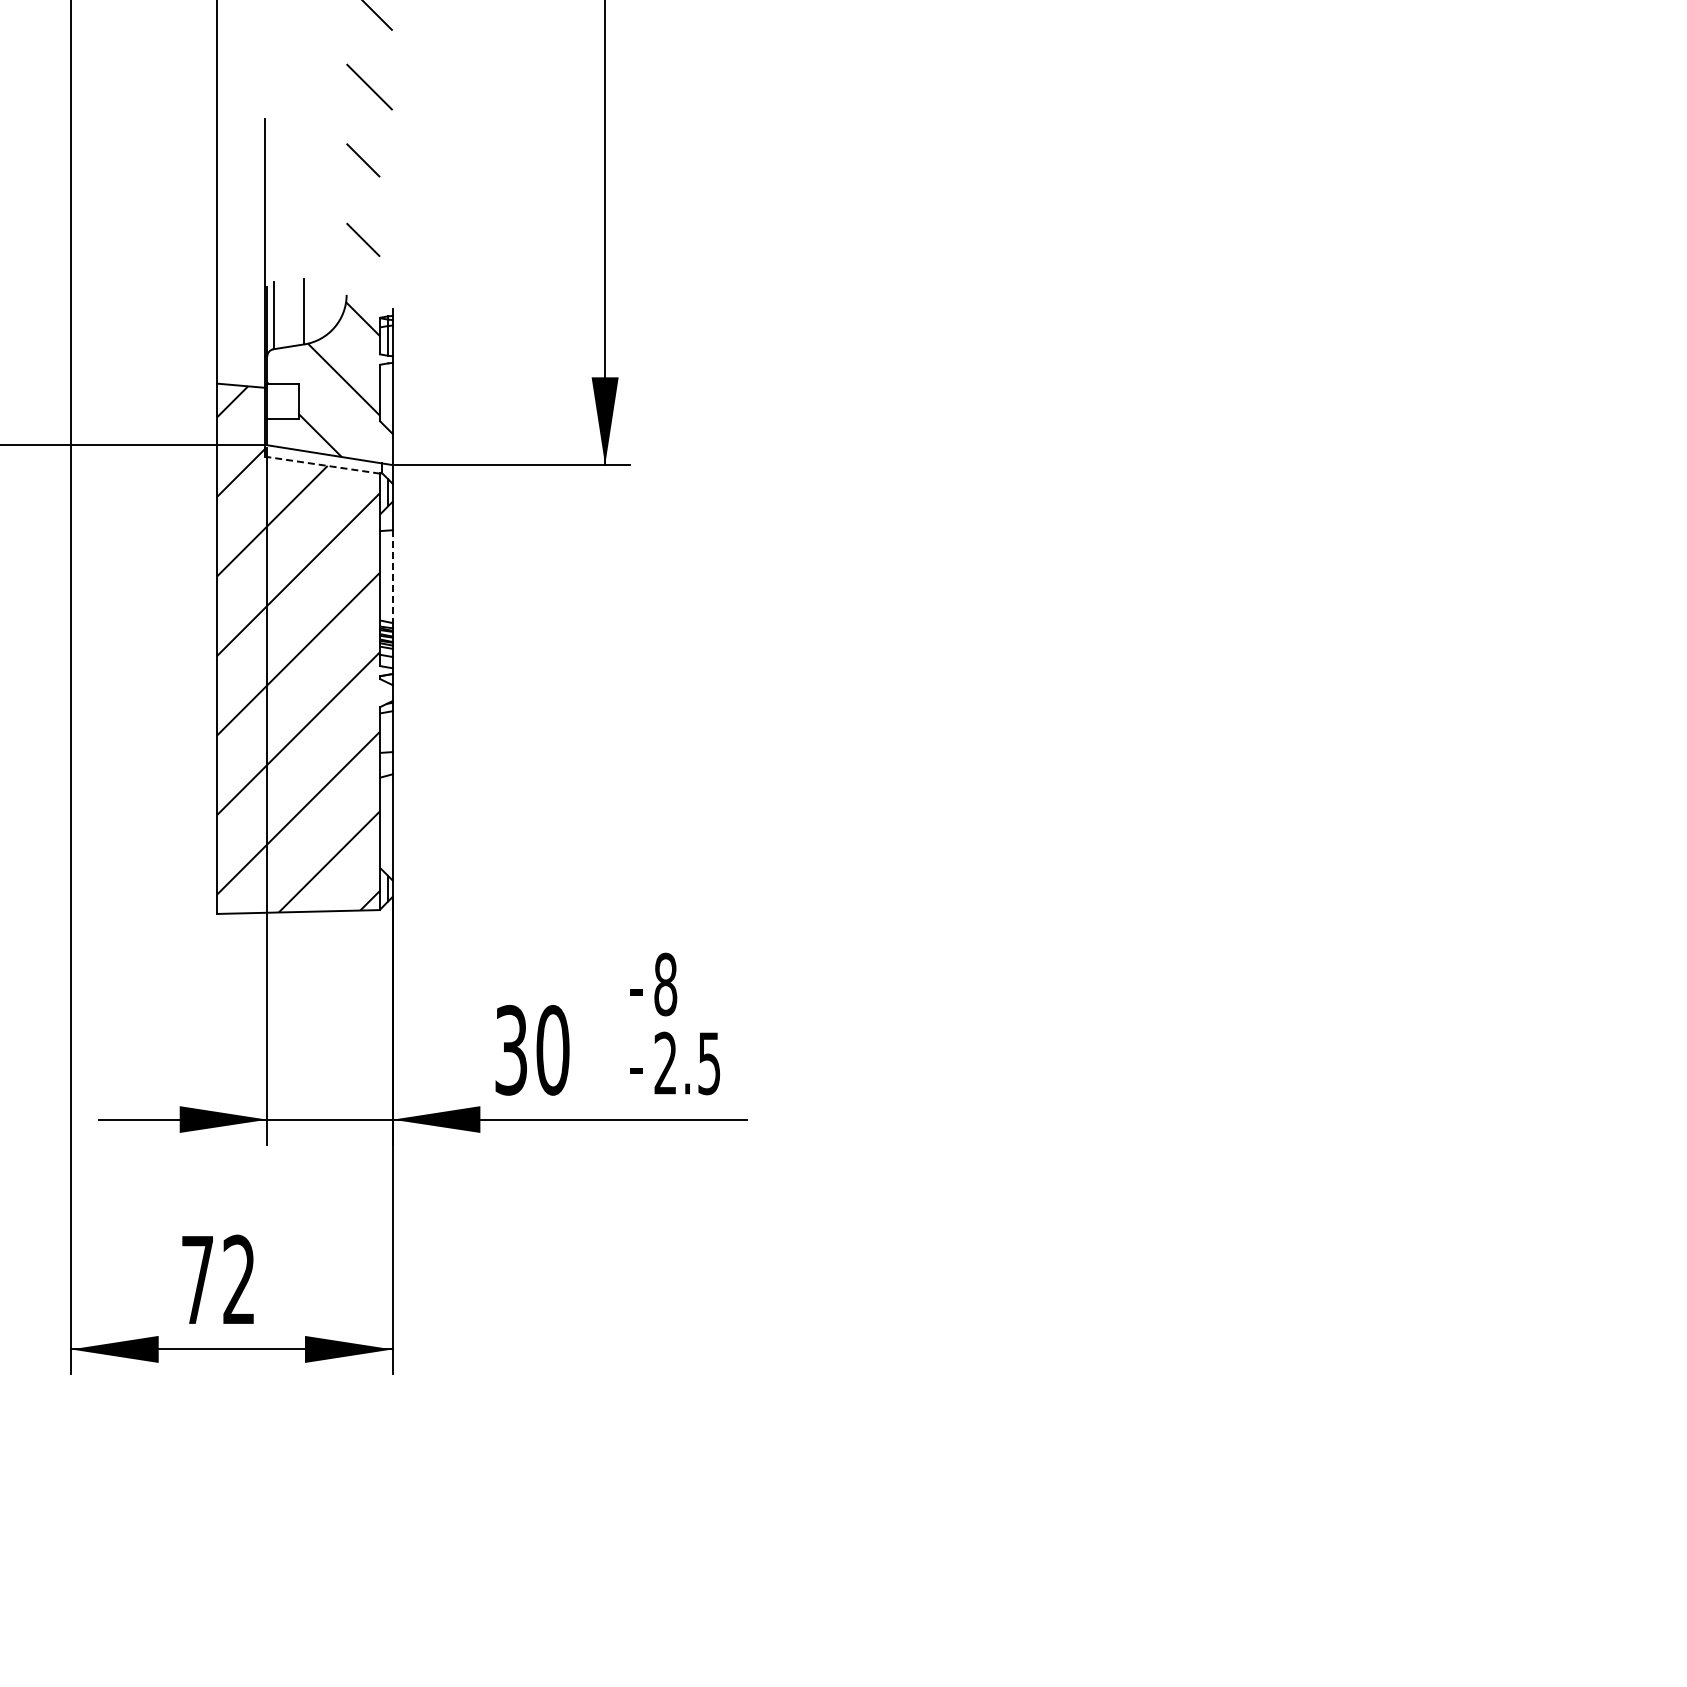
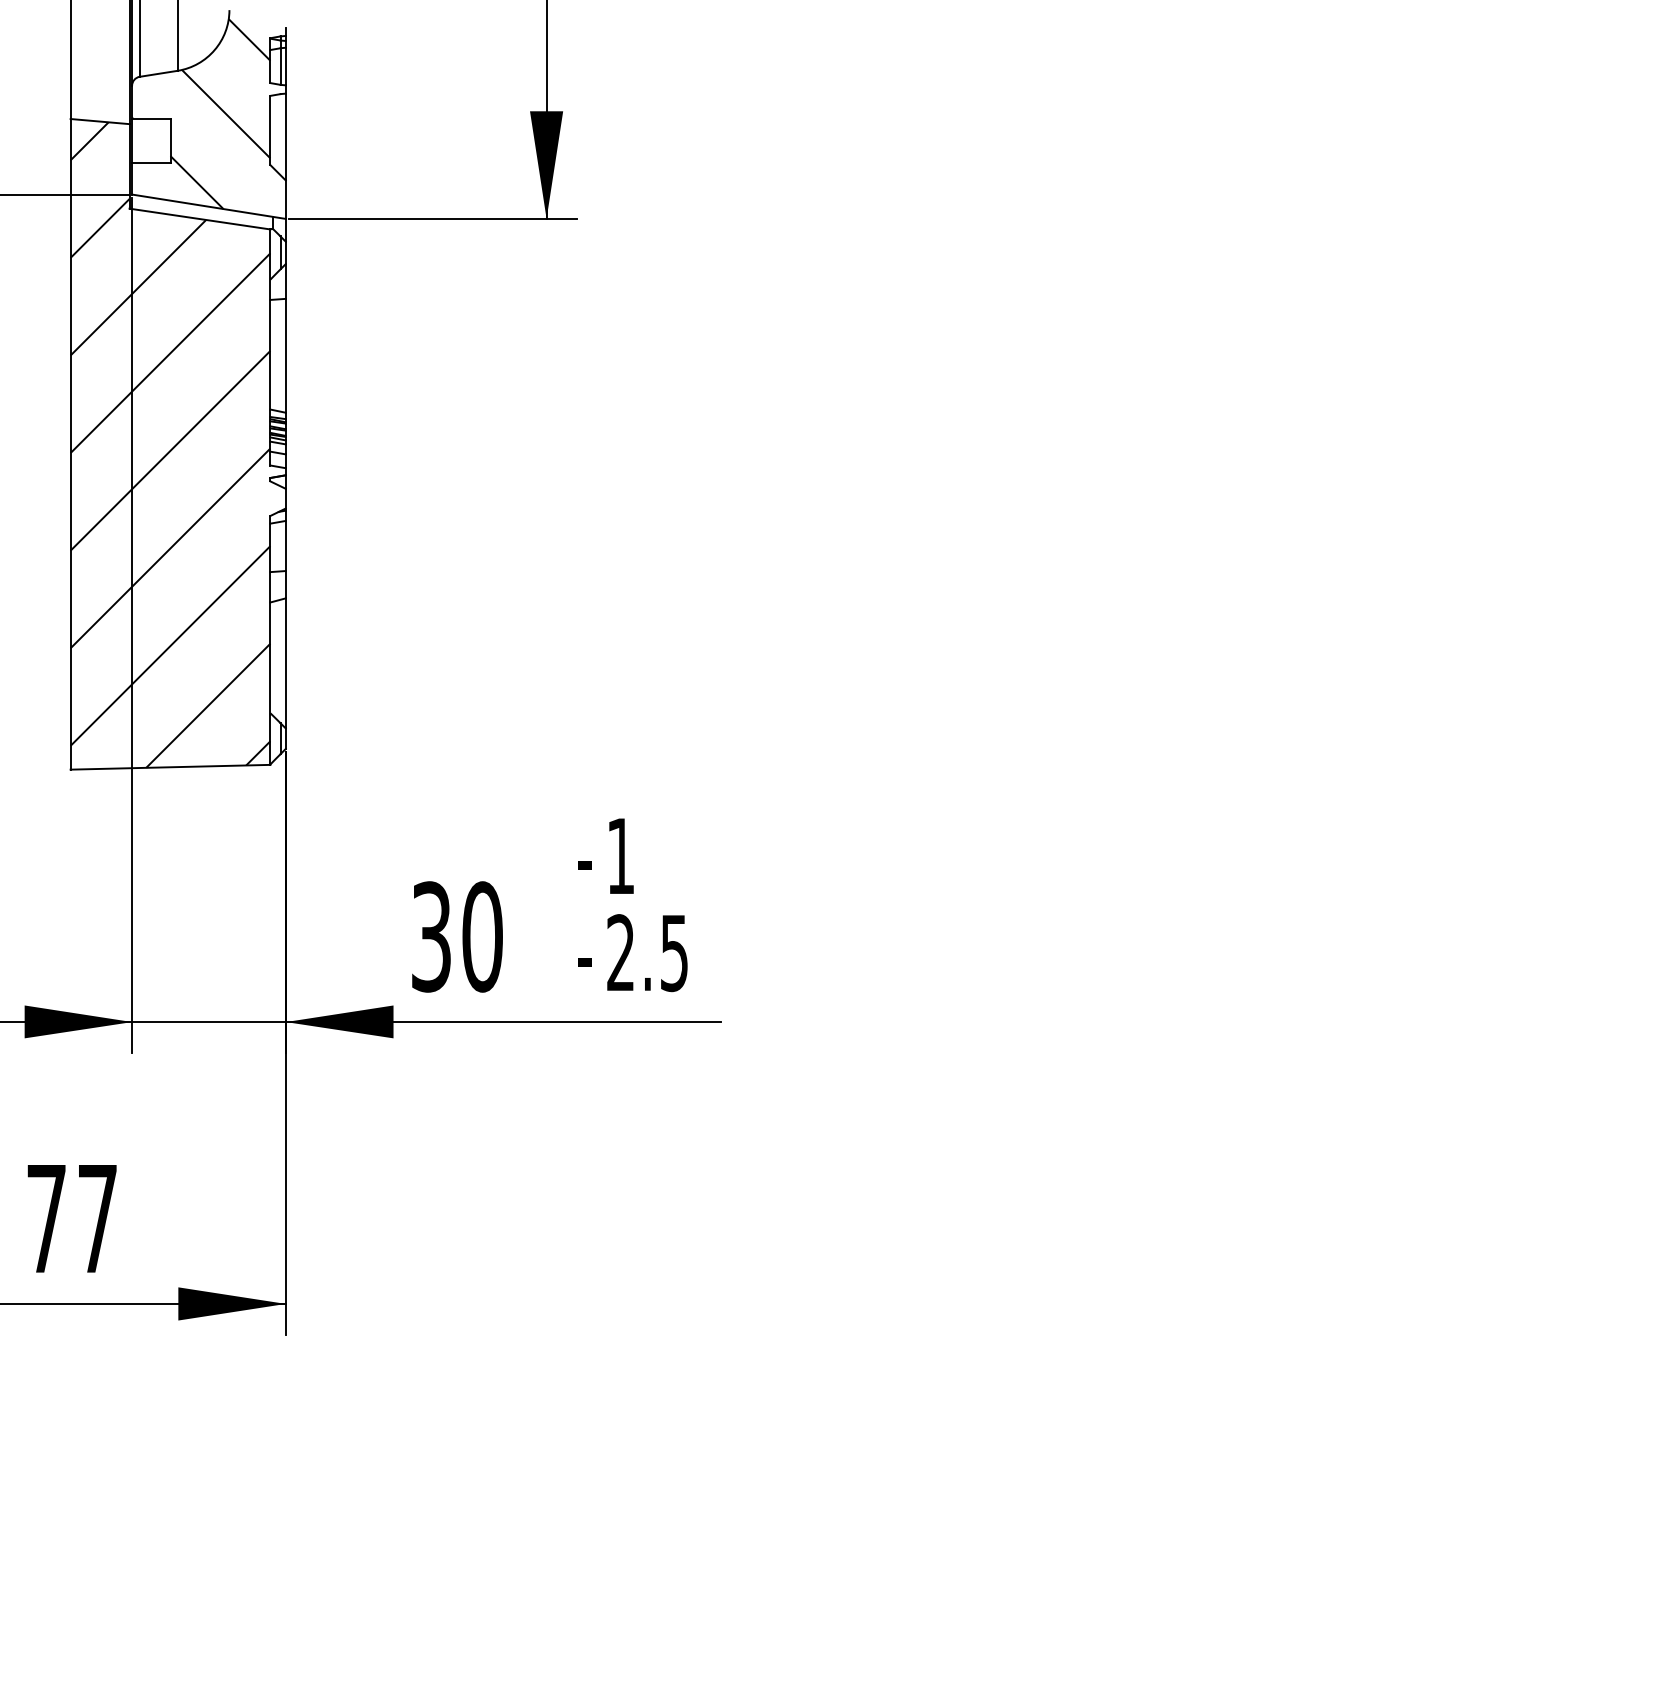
line: (322, 465) -> (199, 219), dashed -> solid
line: (392, 577) -> (285, 356), dashed -> solid
text: (665, 984) -> (620, 856), 8 -> 1
text: (238, 1278) -> (96, 1216), 72 -> 77

